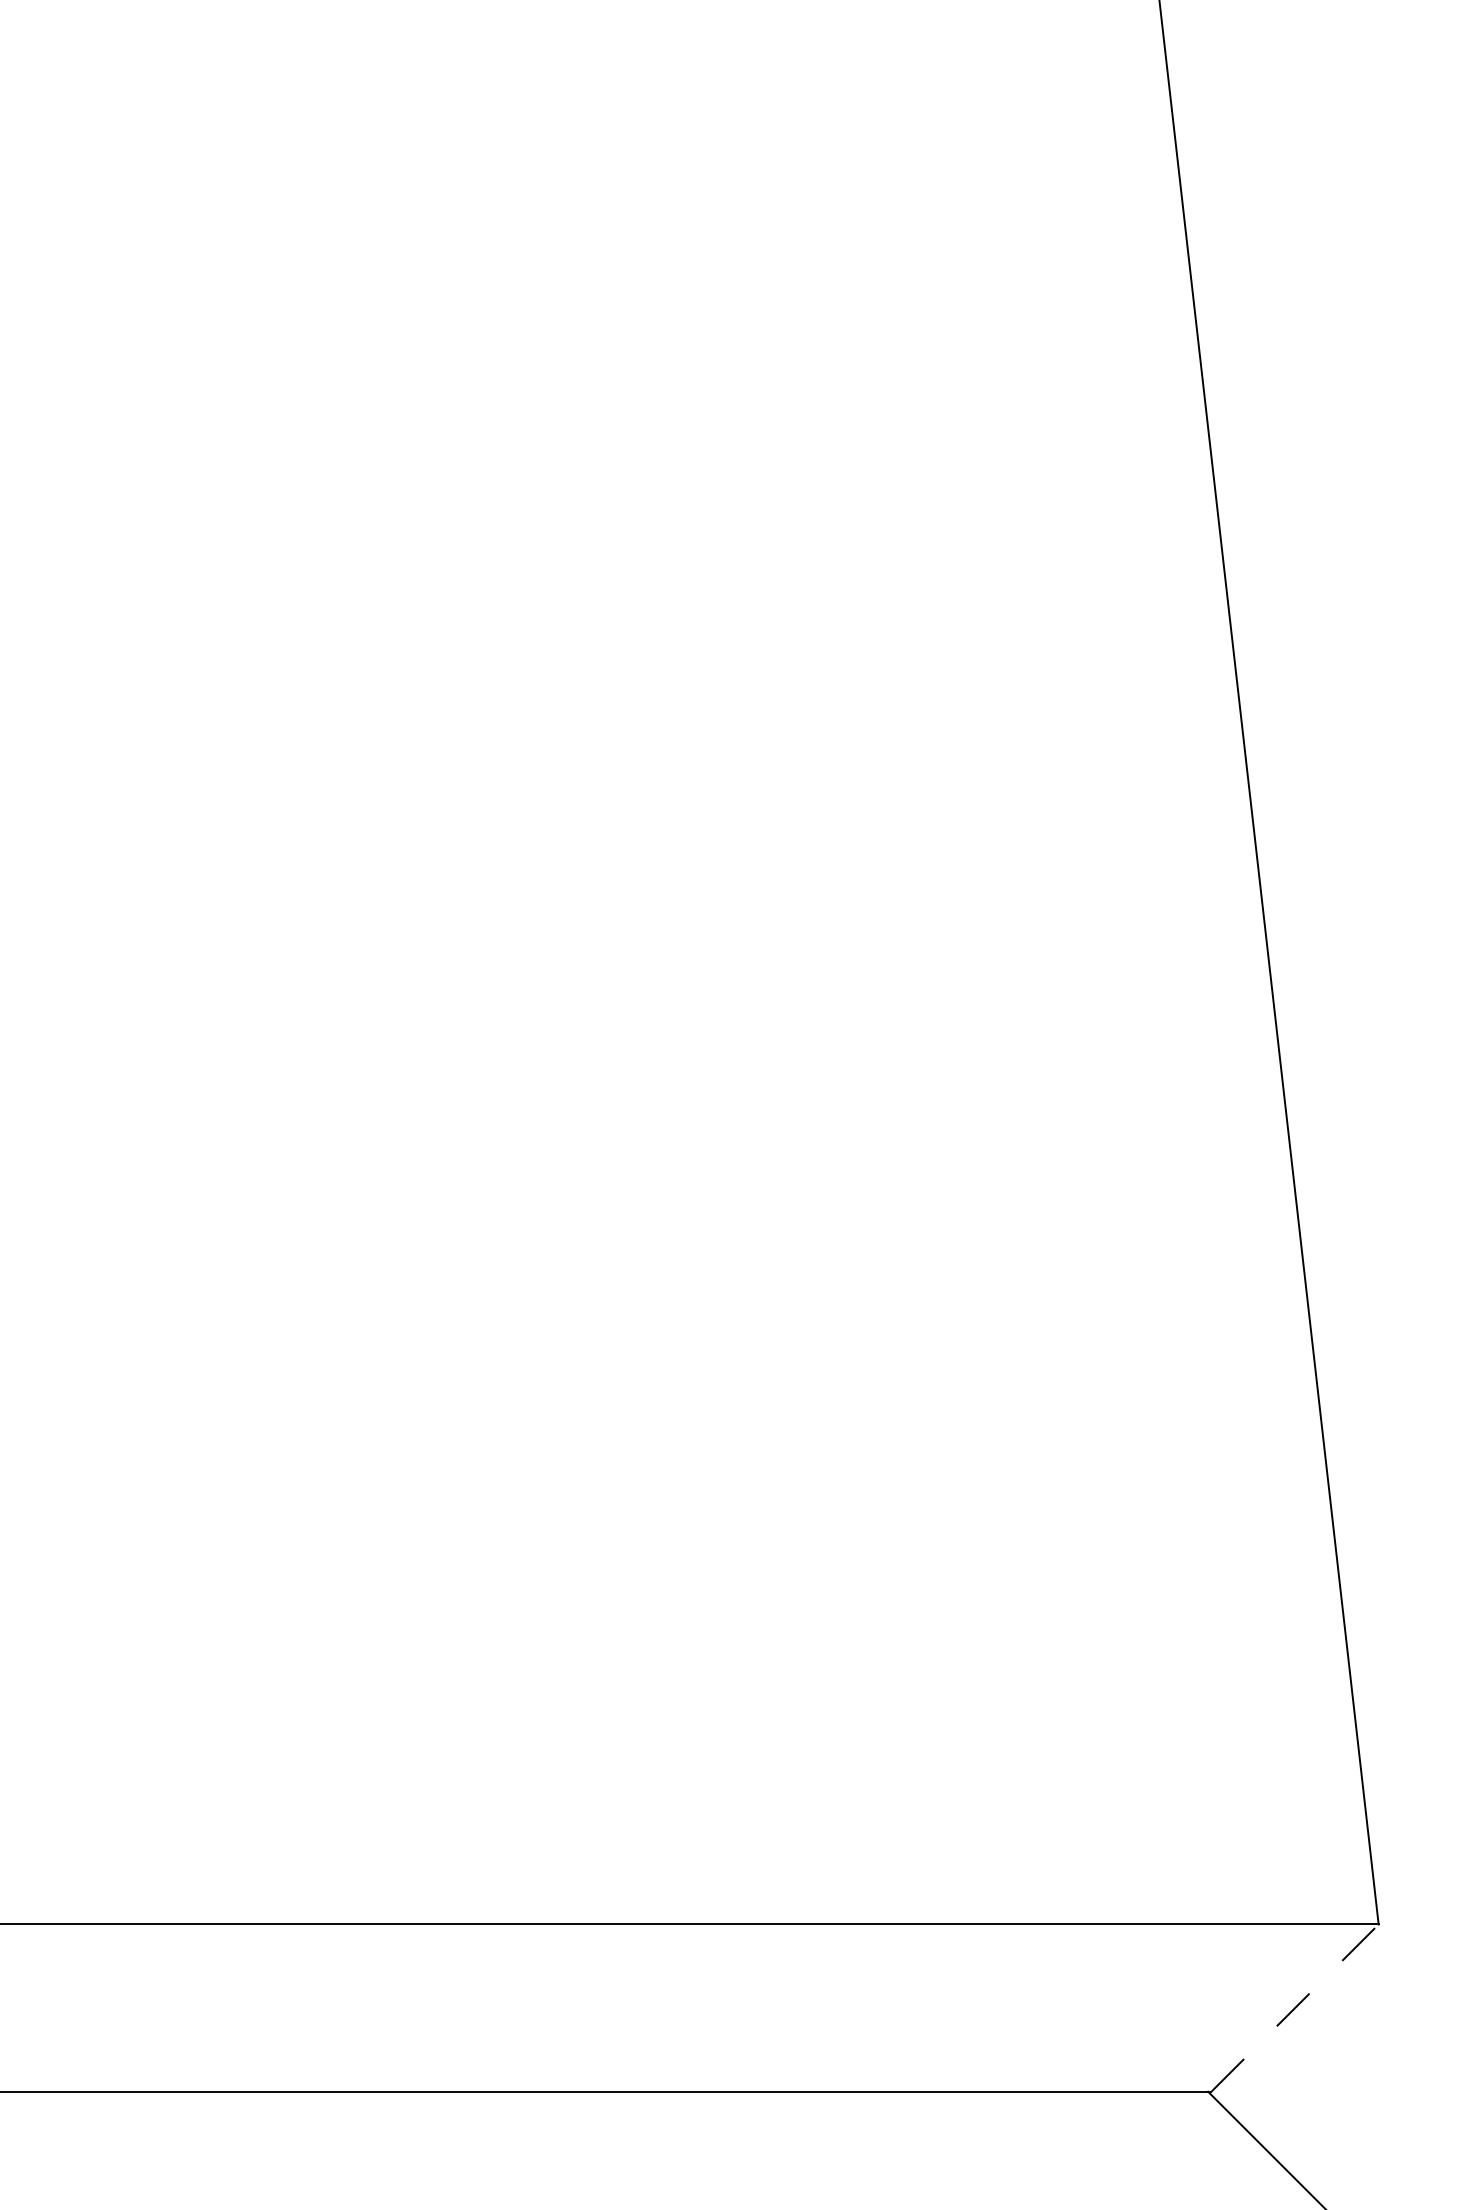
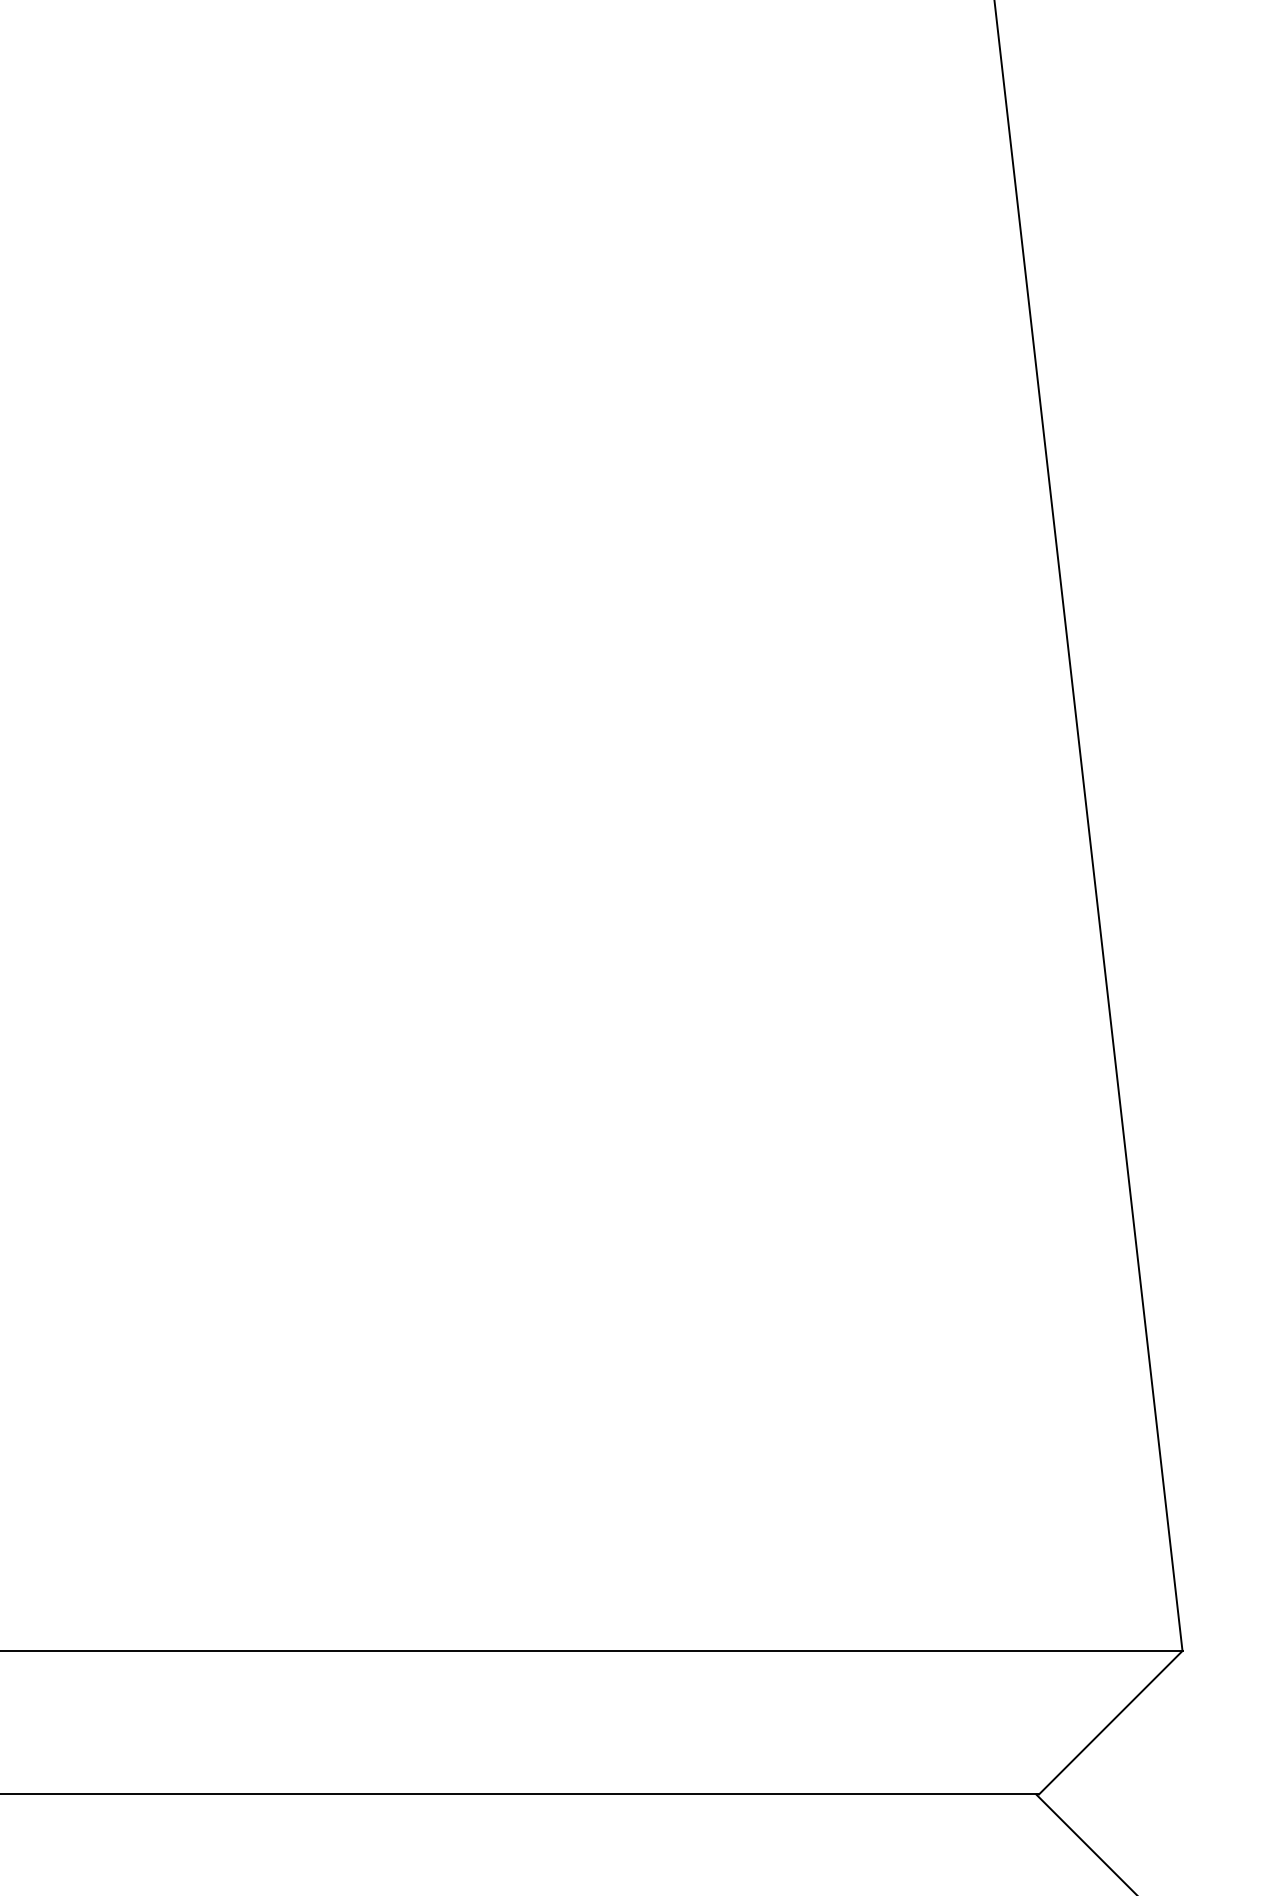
line: (1295, 2007) -> (1111, 1722), dashed -> solid

